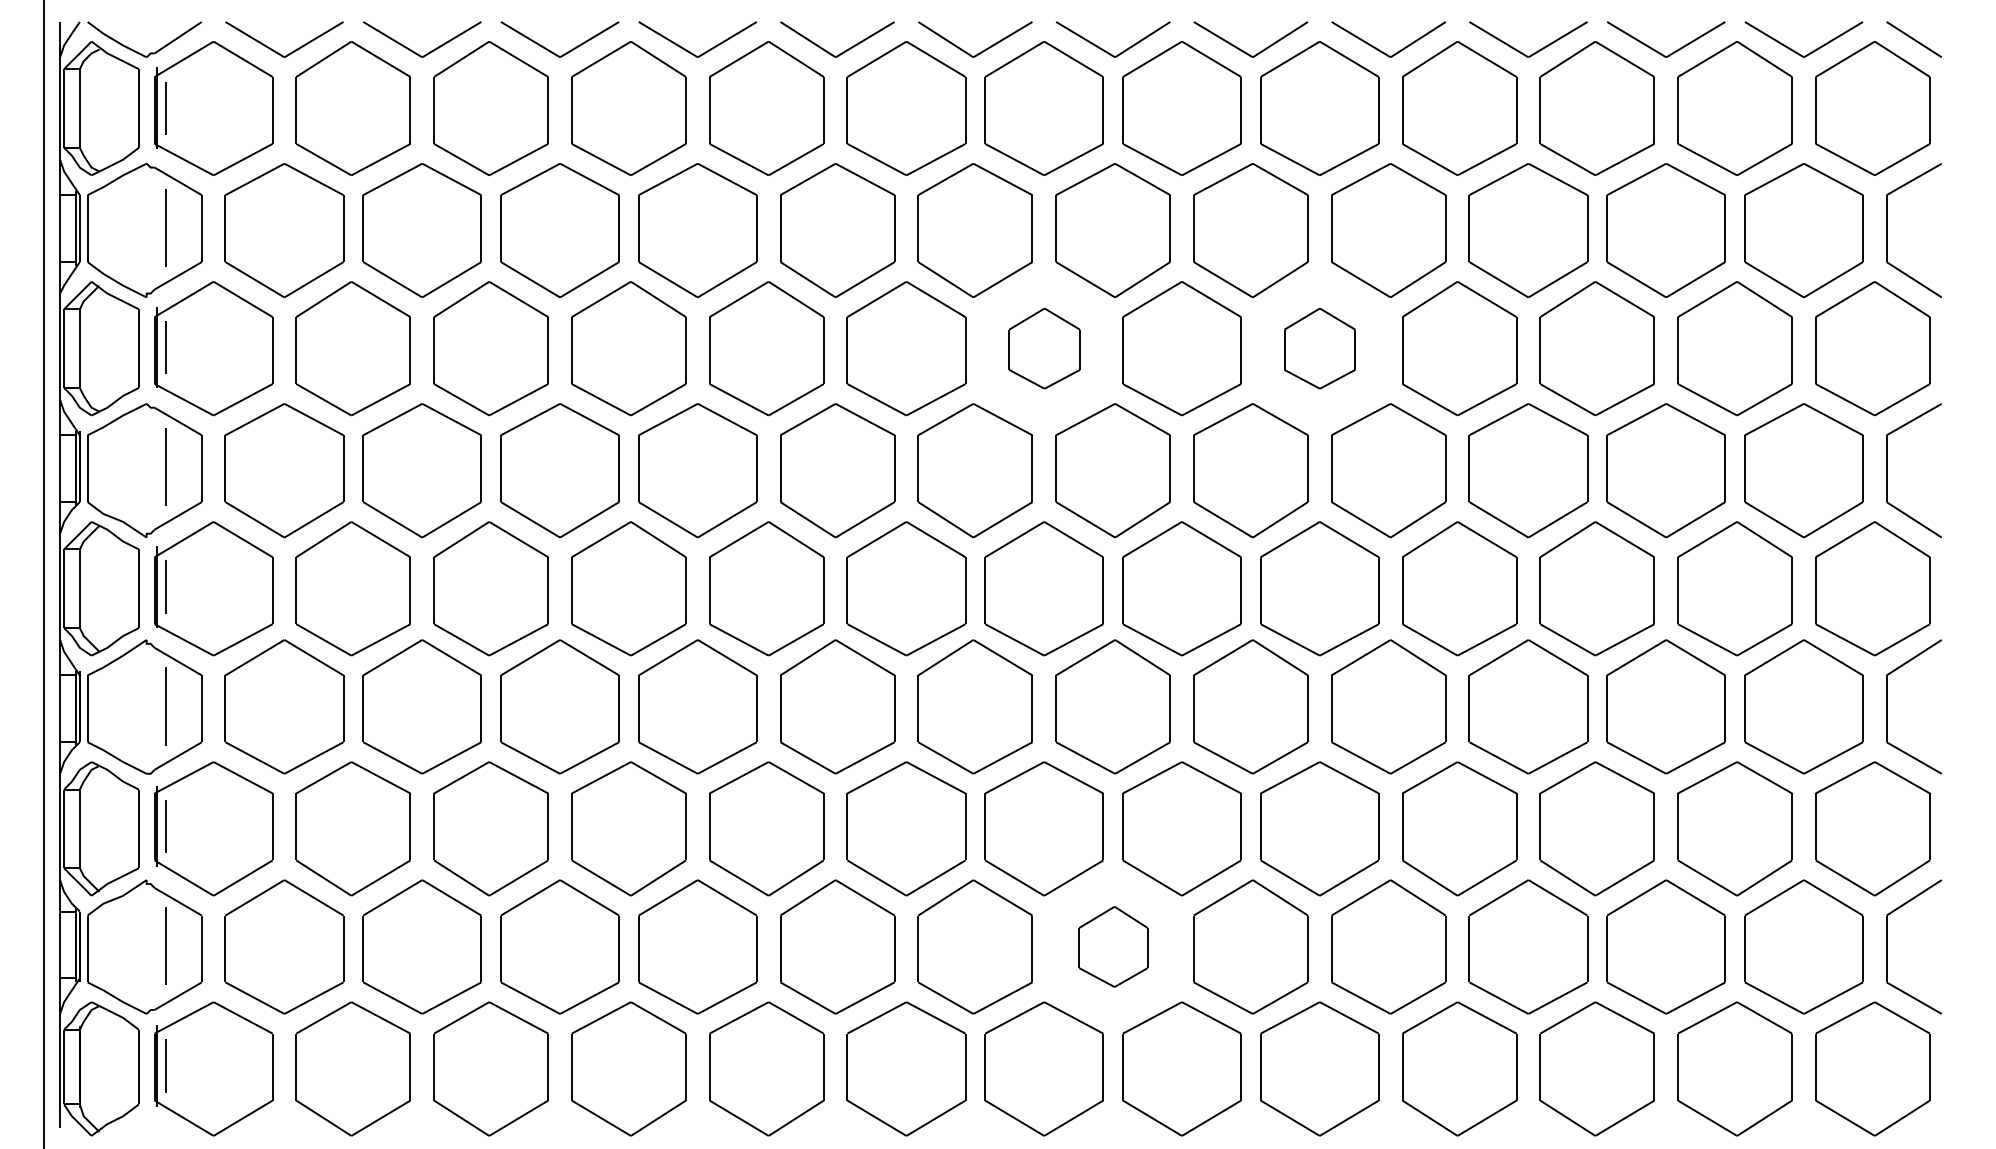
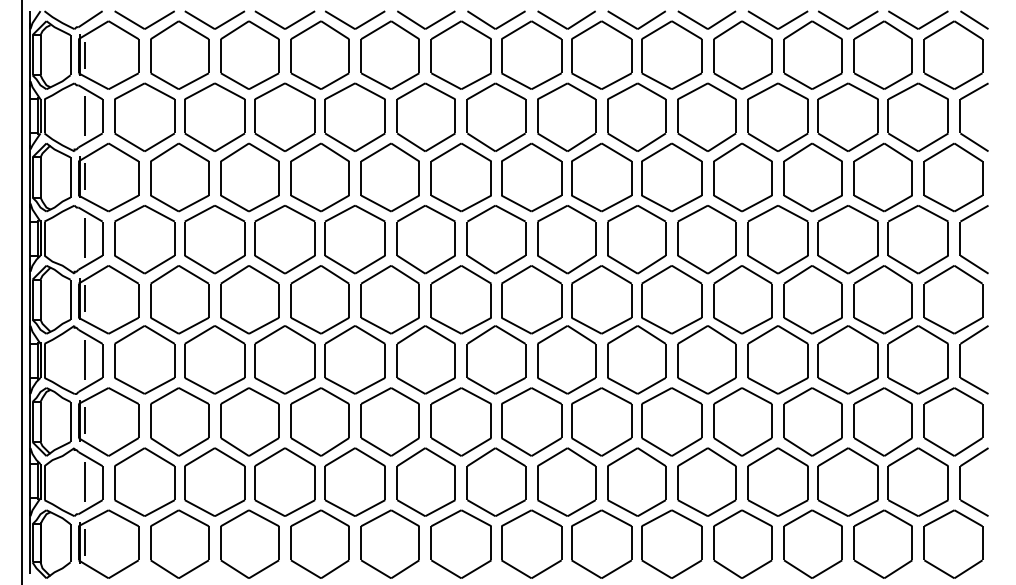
part: (1044, 348) -> (531, 177), size x1.67
part: (1319, 348) -> (671, 177), size x1.67
part: (1112, 945) -> (566, 481), size x1.67

